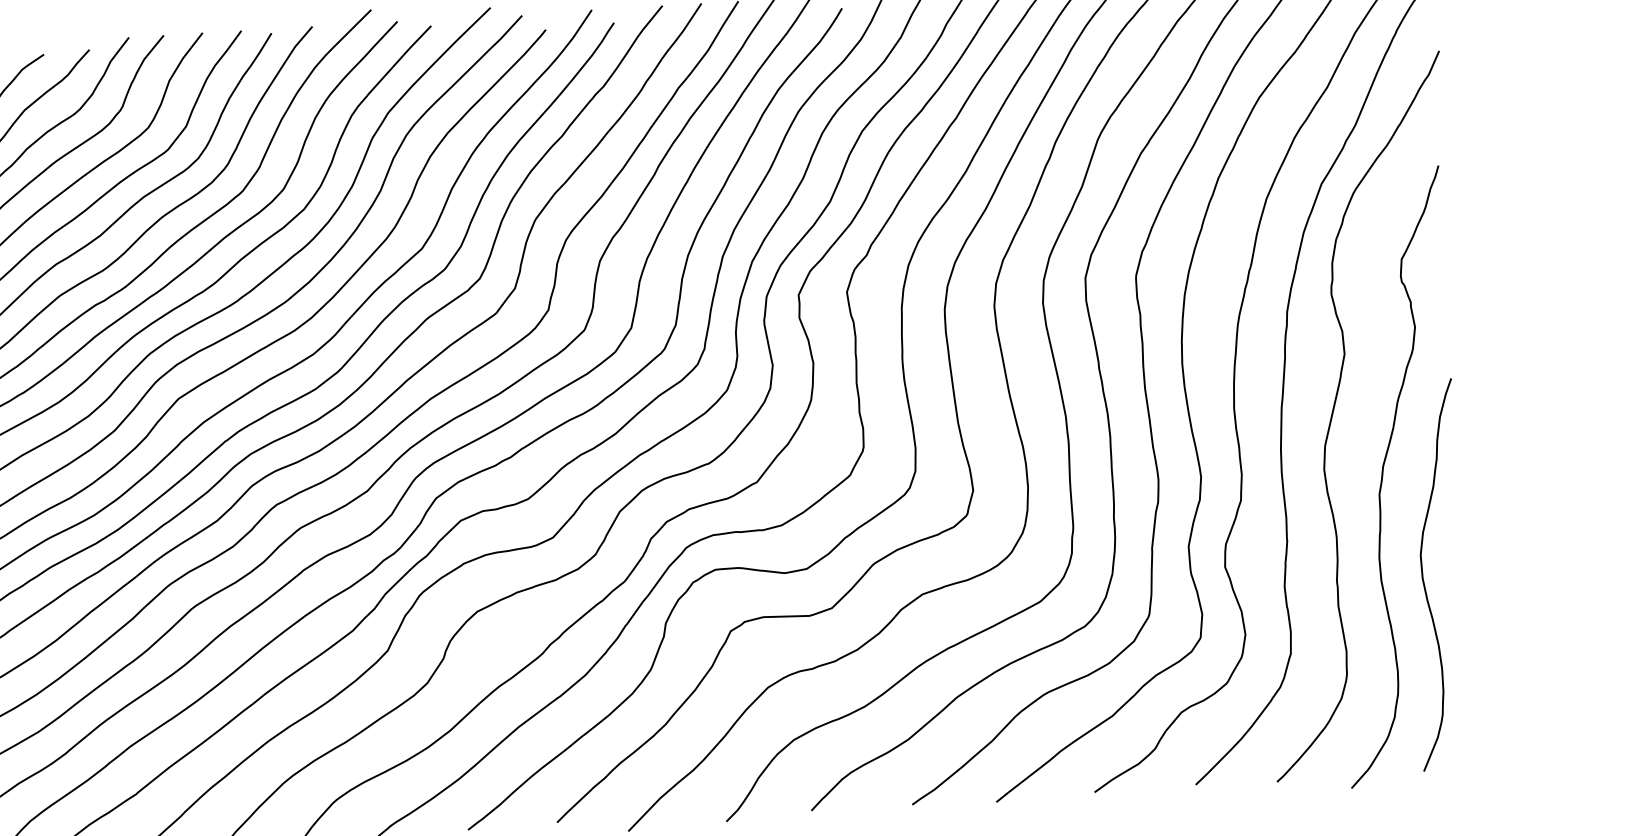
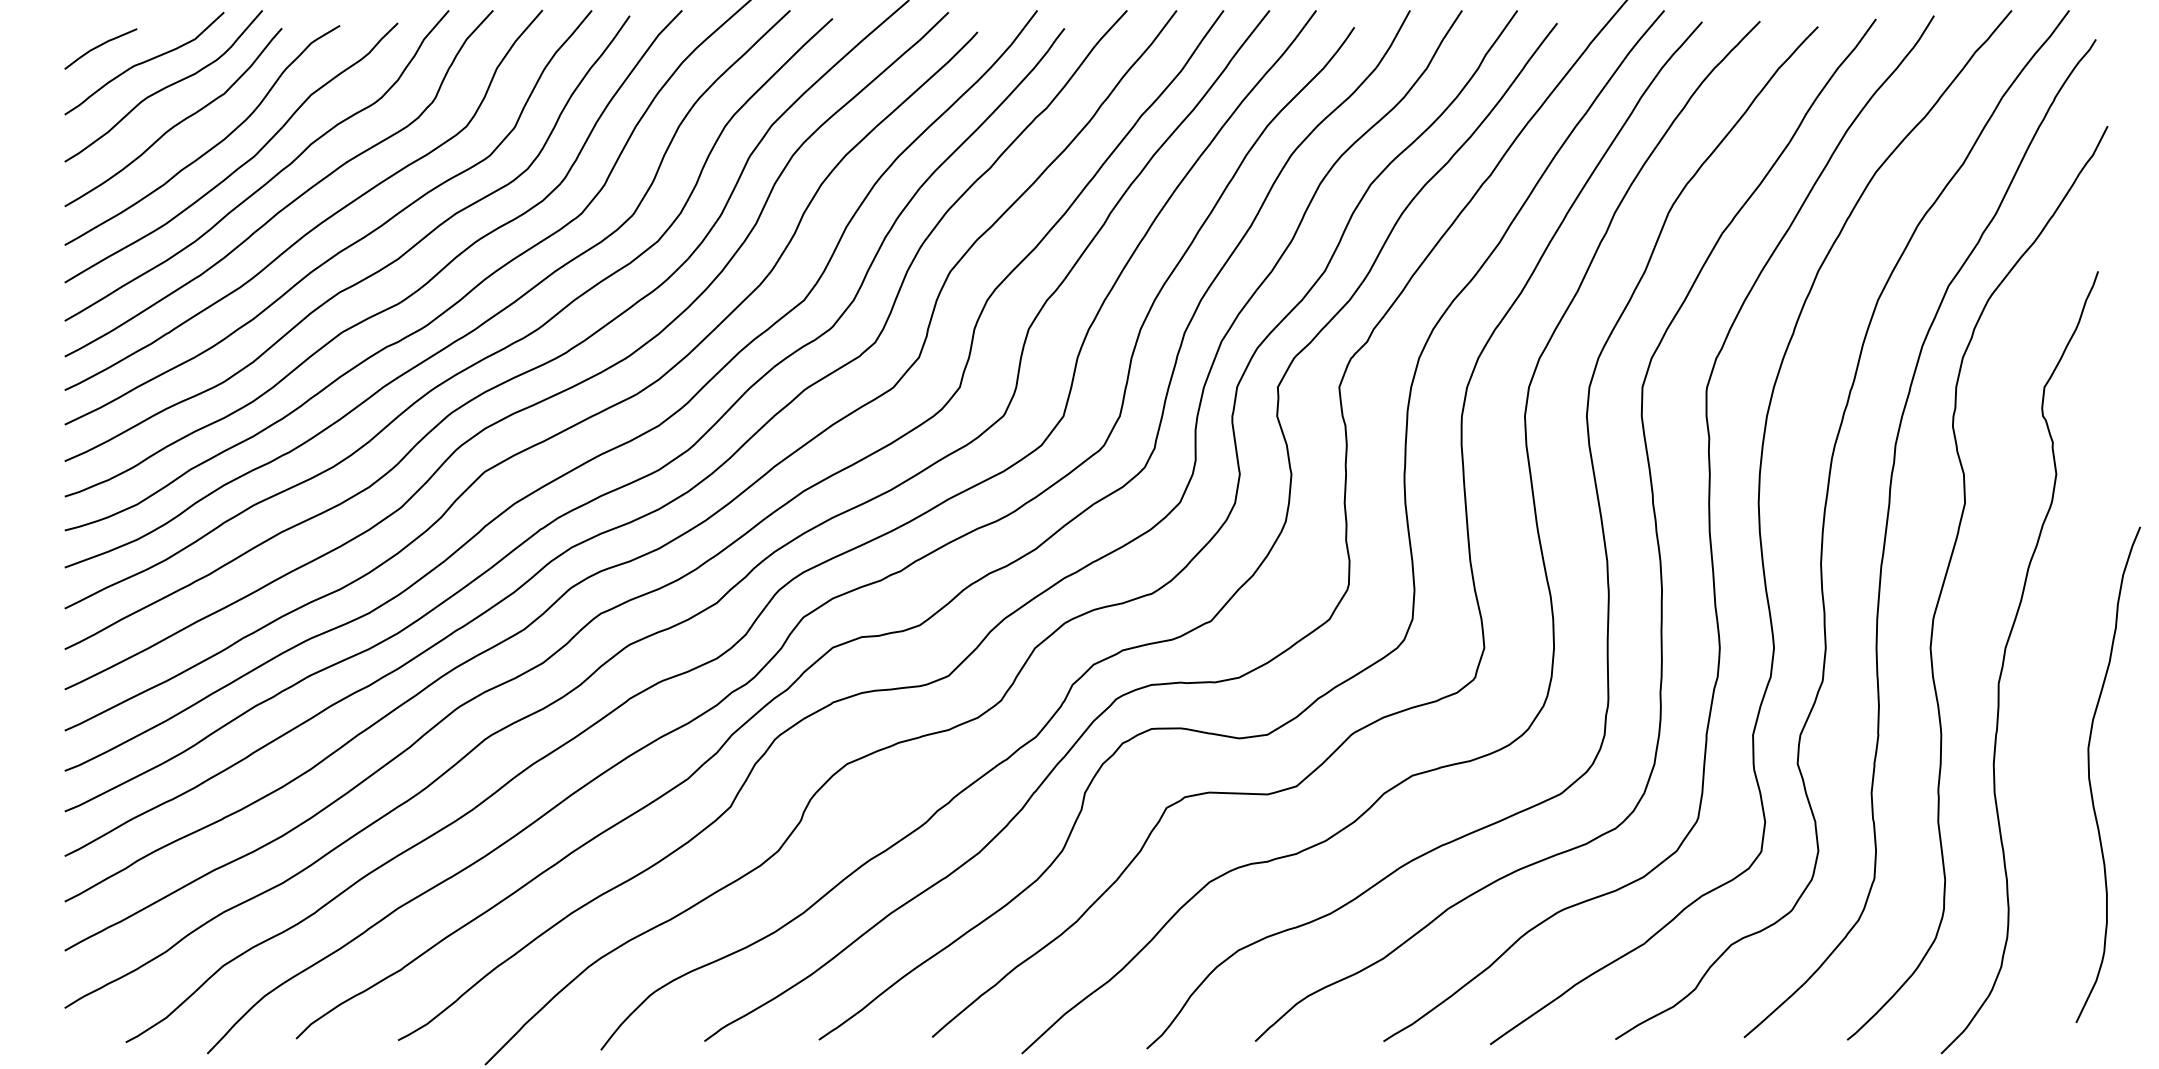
curve: (1423, 578) -> (2090, 778), moved

